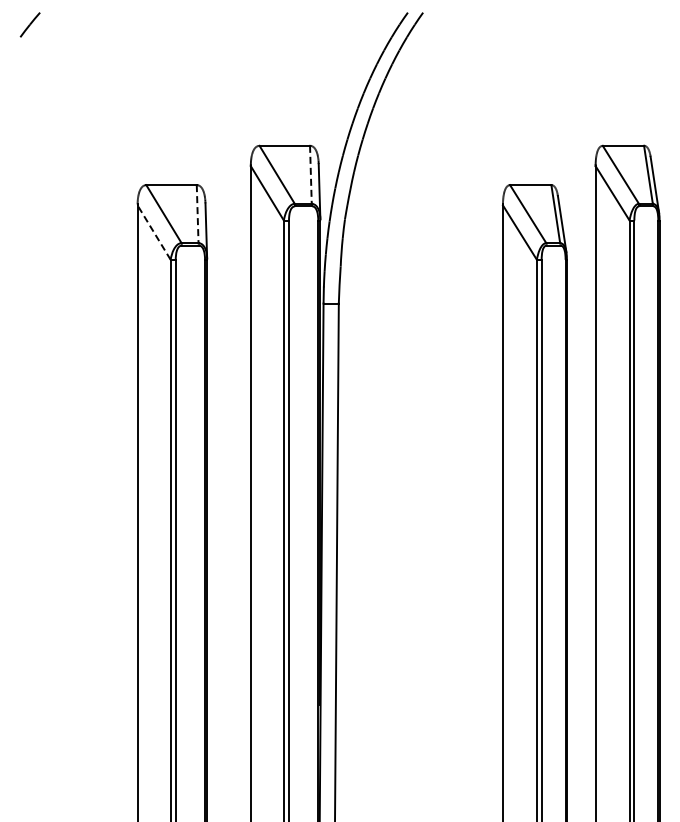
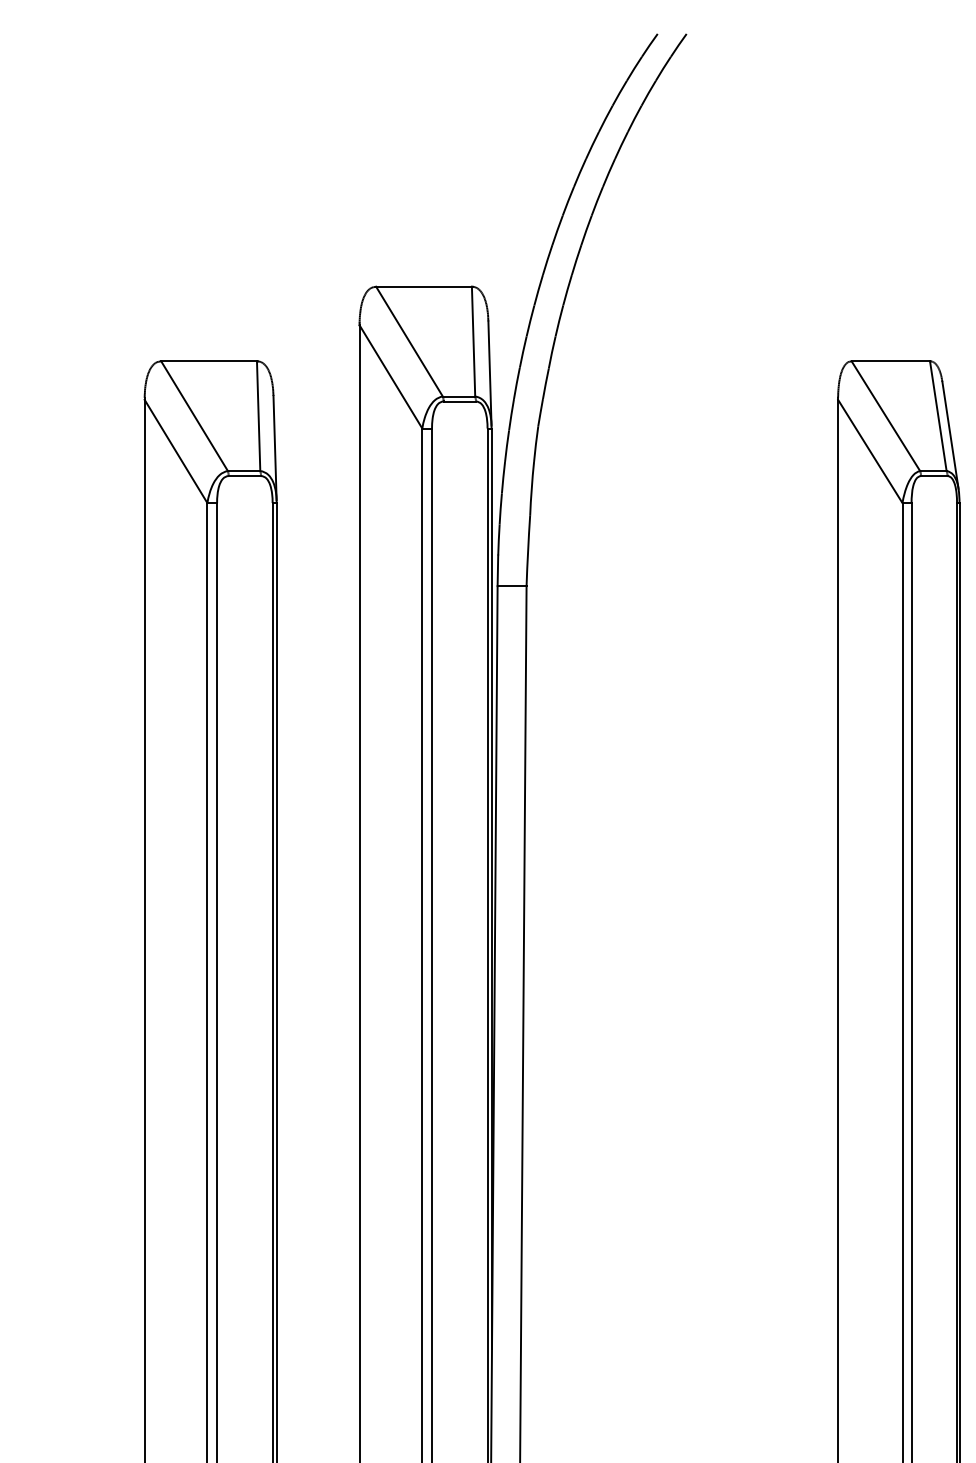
line: (310, 174) -> (472, 341), dashed -> solid
line: (197, 214) -> (258, 417), dashed -> solid
line: (154, 232) -> (176, 451), dashed -> solid

